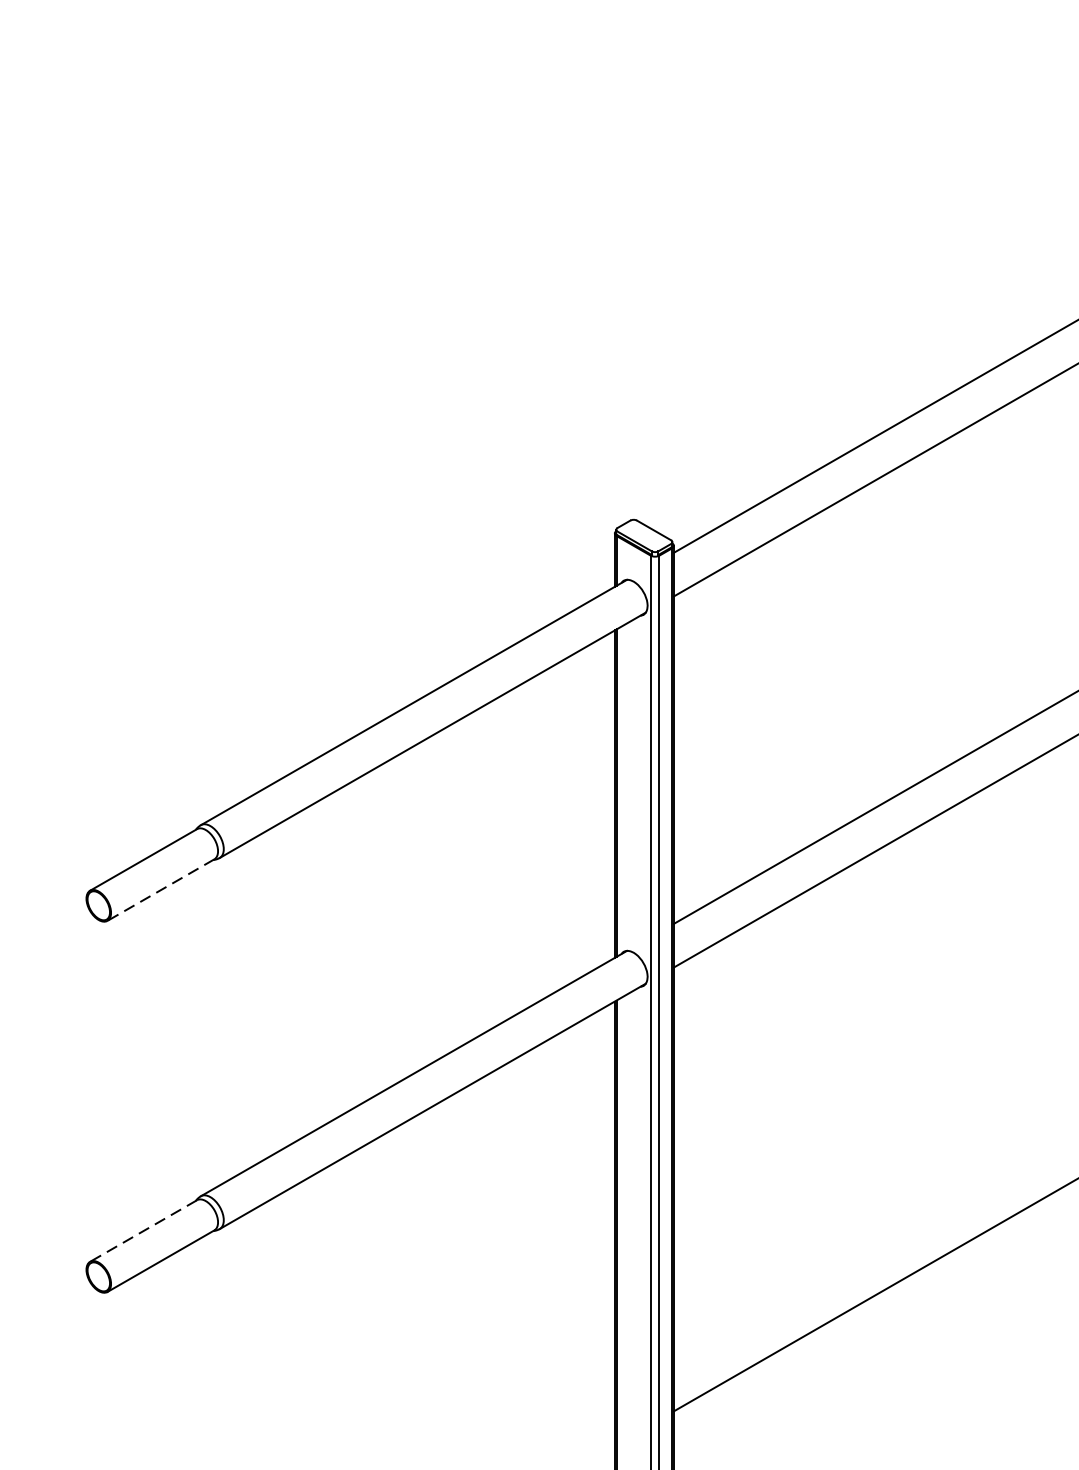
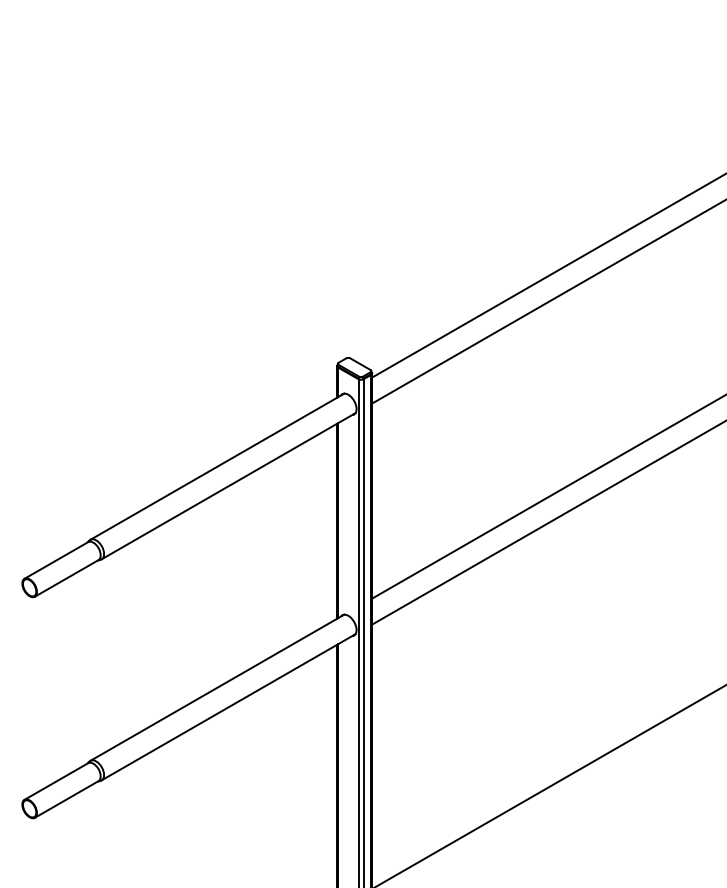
line: (160, 890) -> (66, 578), dashed -> solid
line: (143, 1230) -> (56, 781), dashed -> solid

